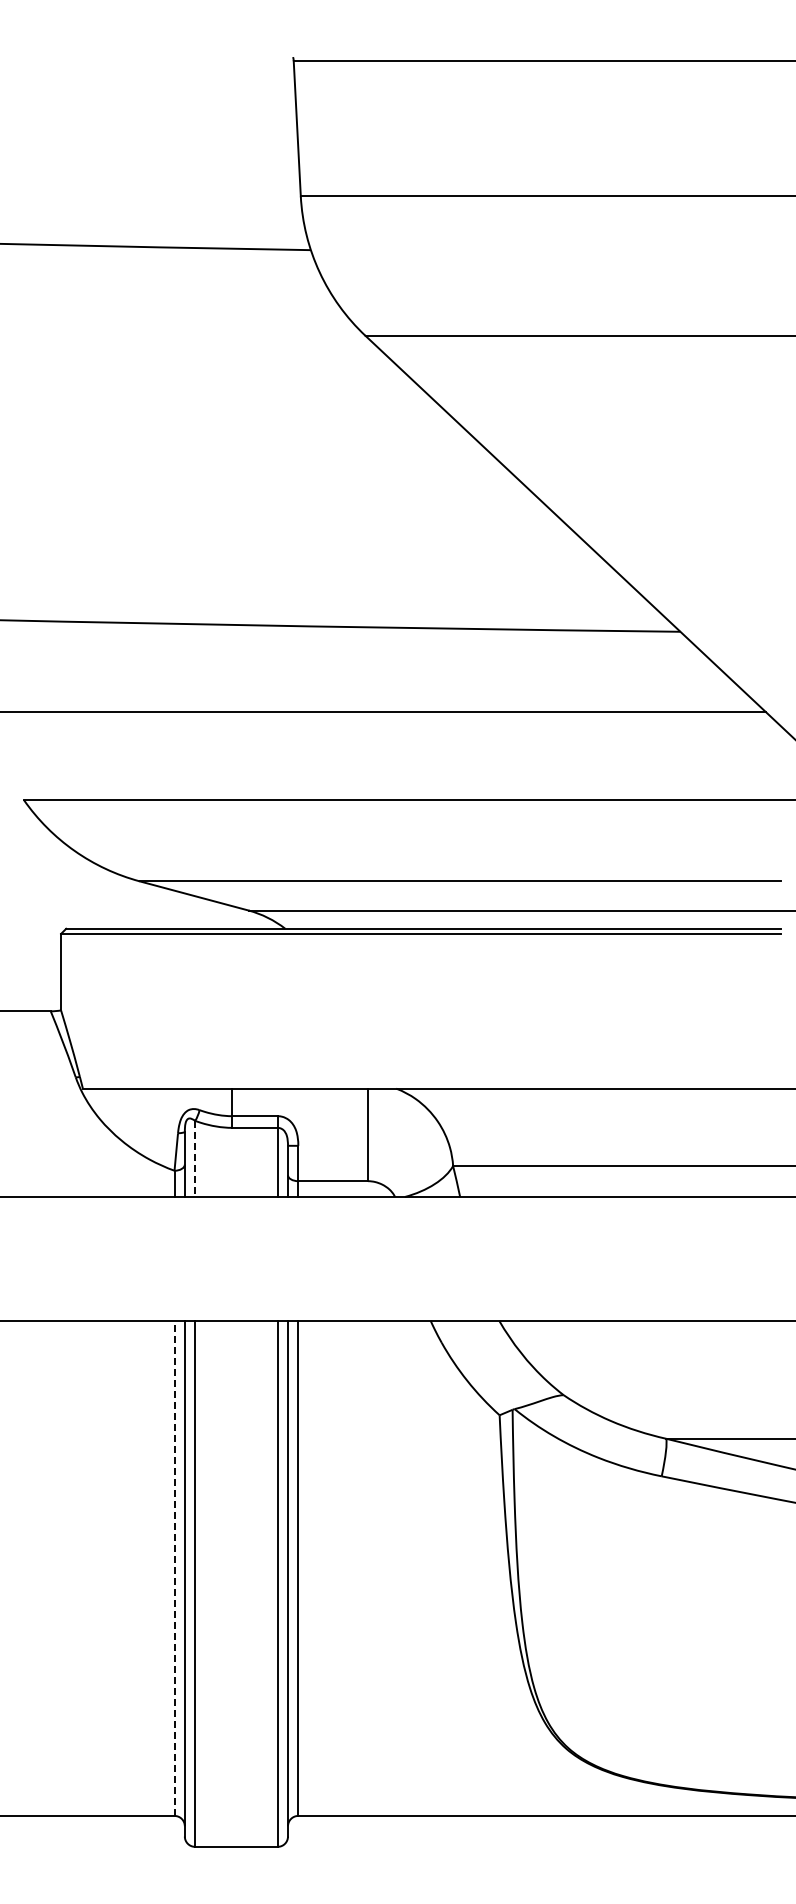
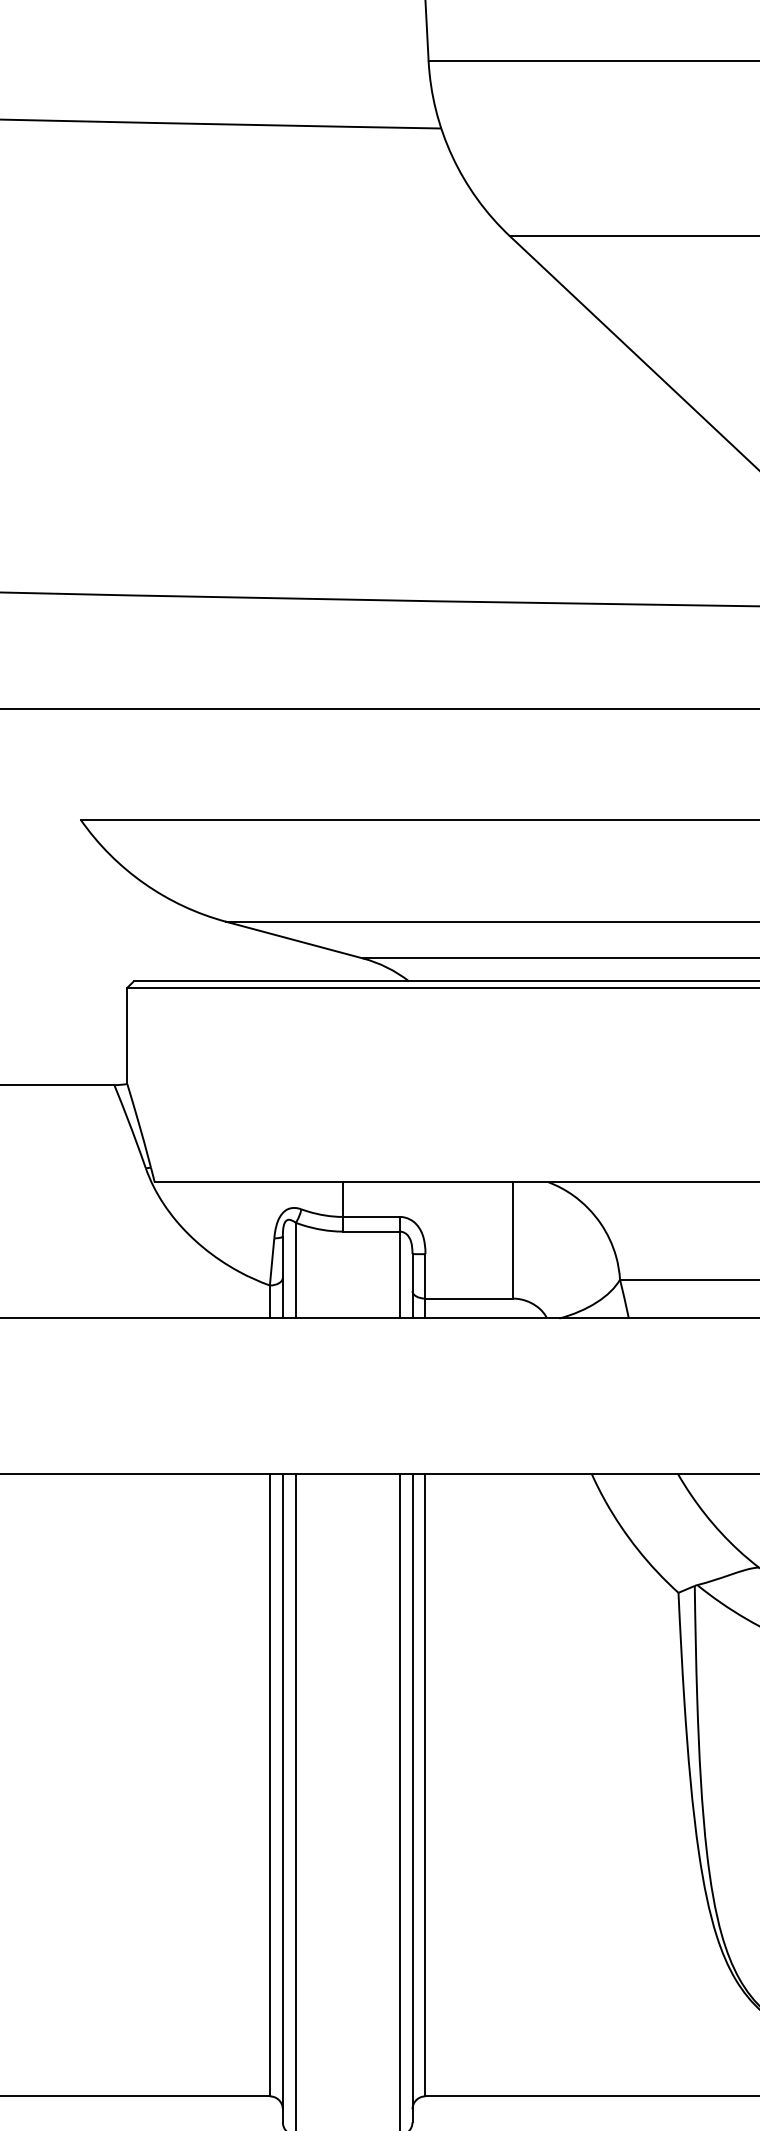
line: (195, 1159) -> (296, 1271), dashed -> solid
line: (174, 1568) -> (269, 1785), dashed -> solid

